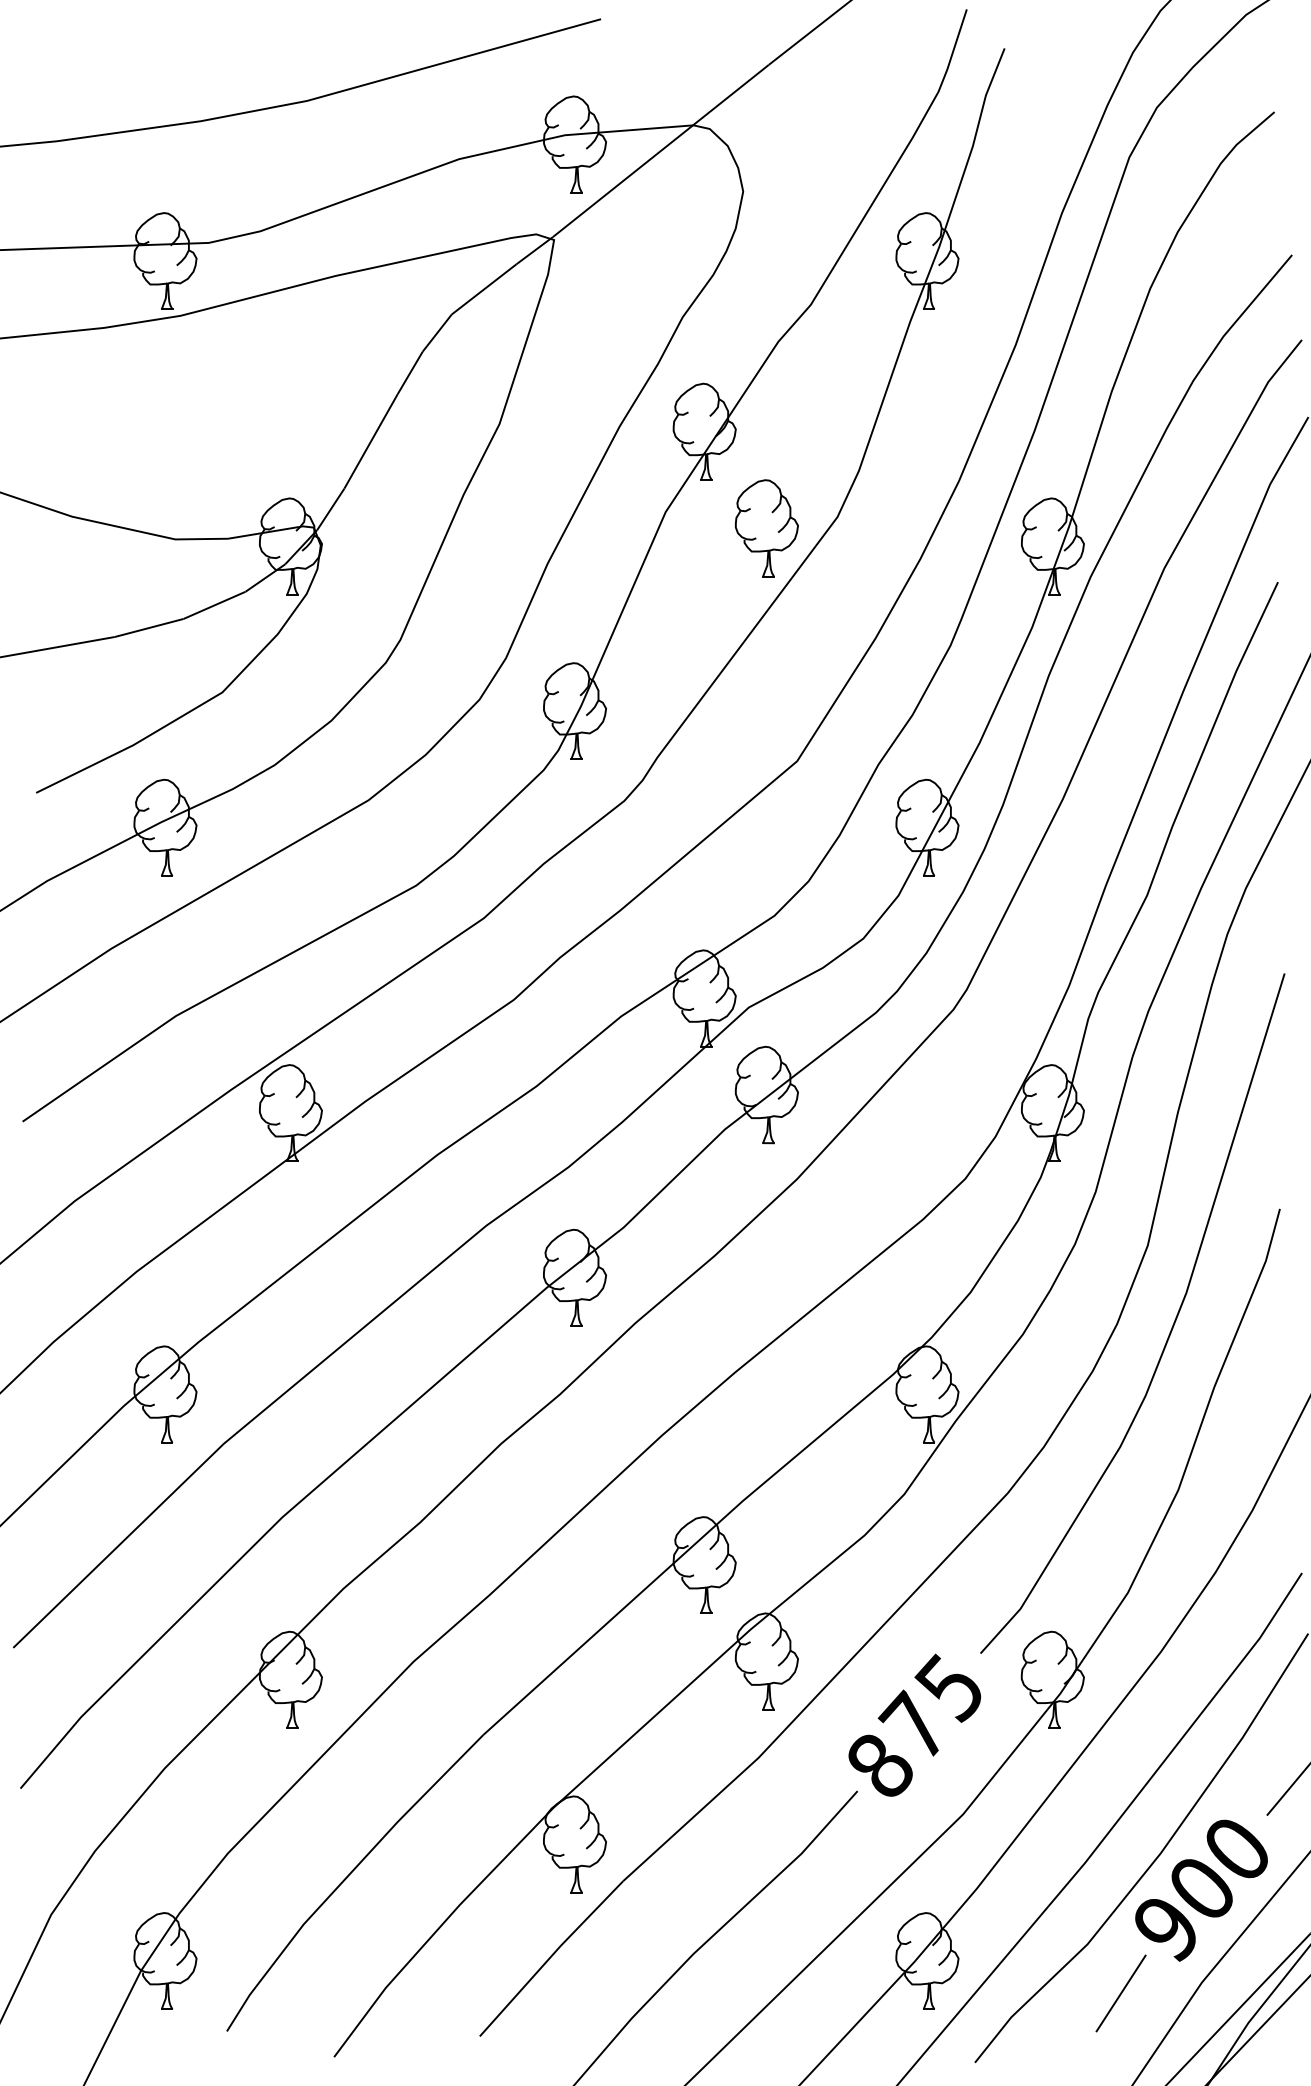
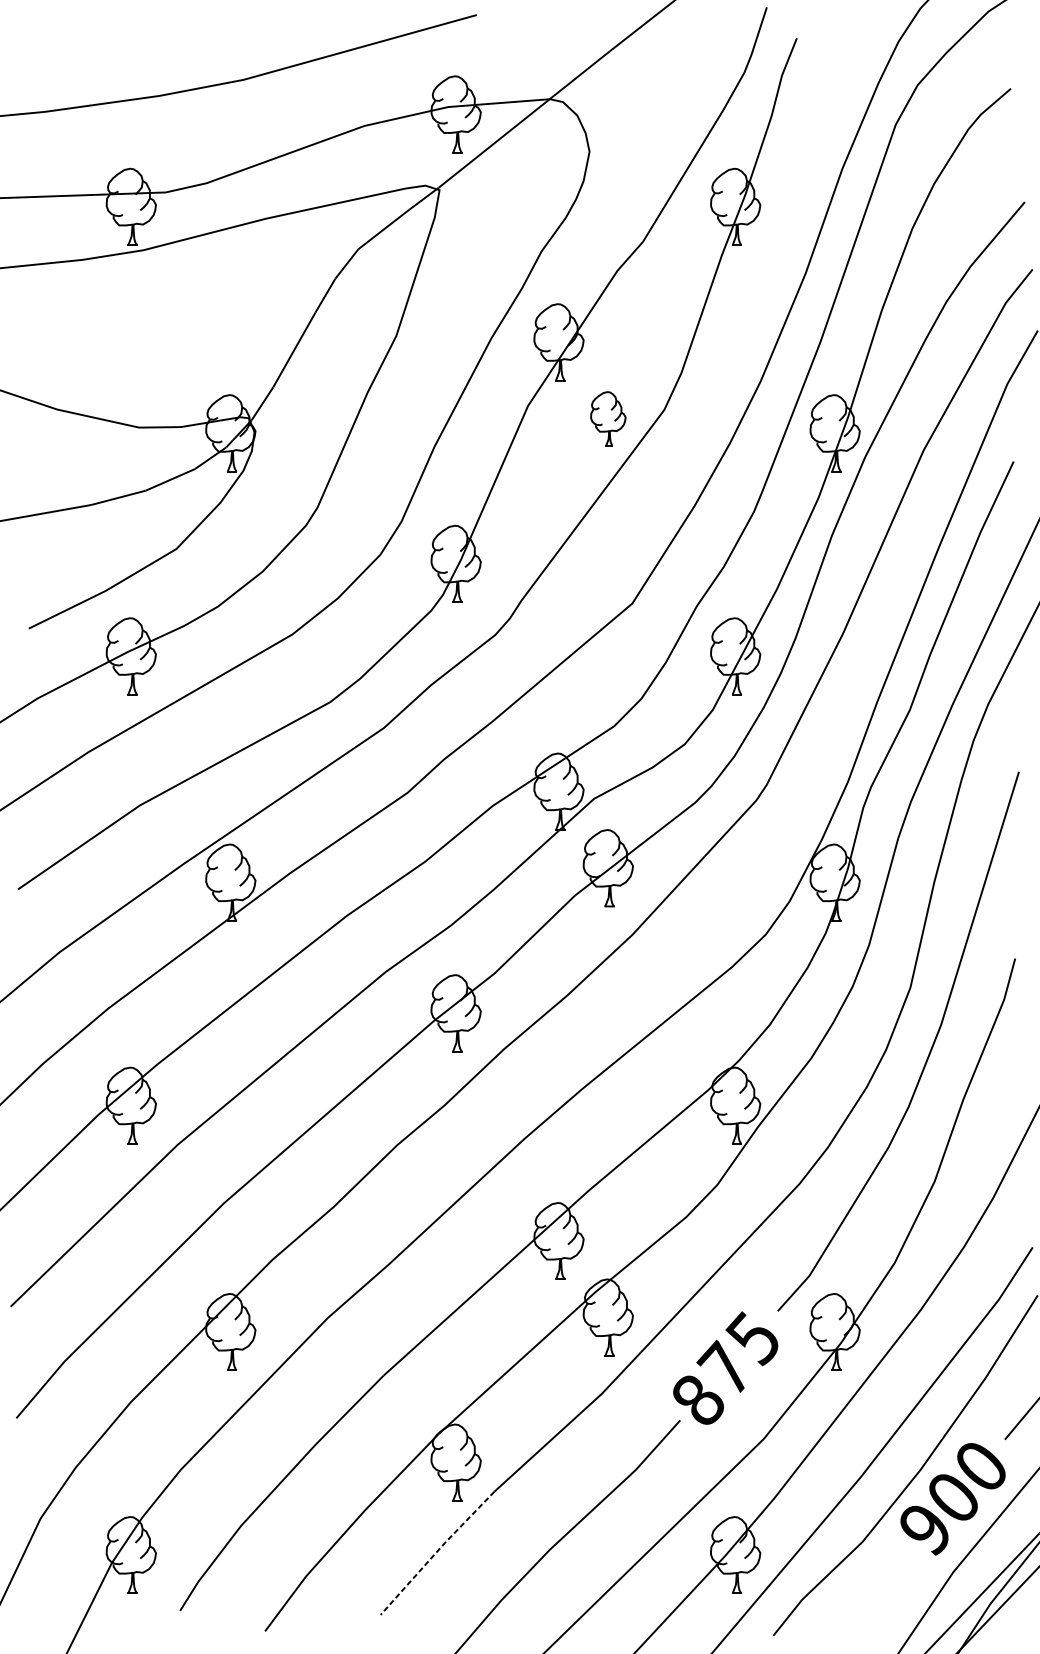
part: (766, 528) -> (608, 418), size x0.7
line: (550, 1957) -> (436, 1552), solid -> dashed
line: (1120, 1993) -> (888, 1580), removed

